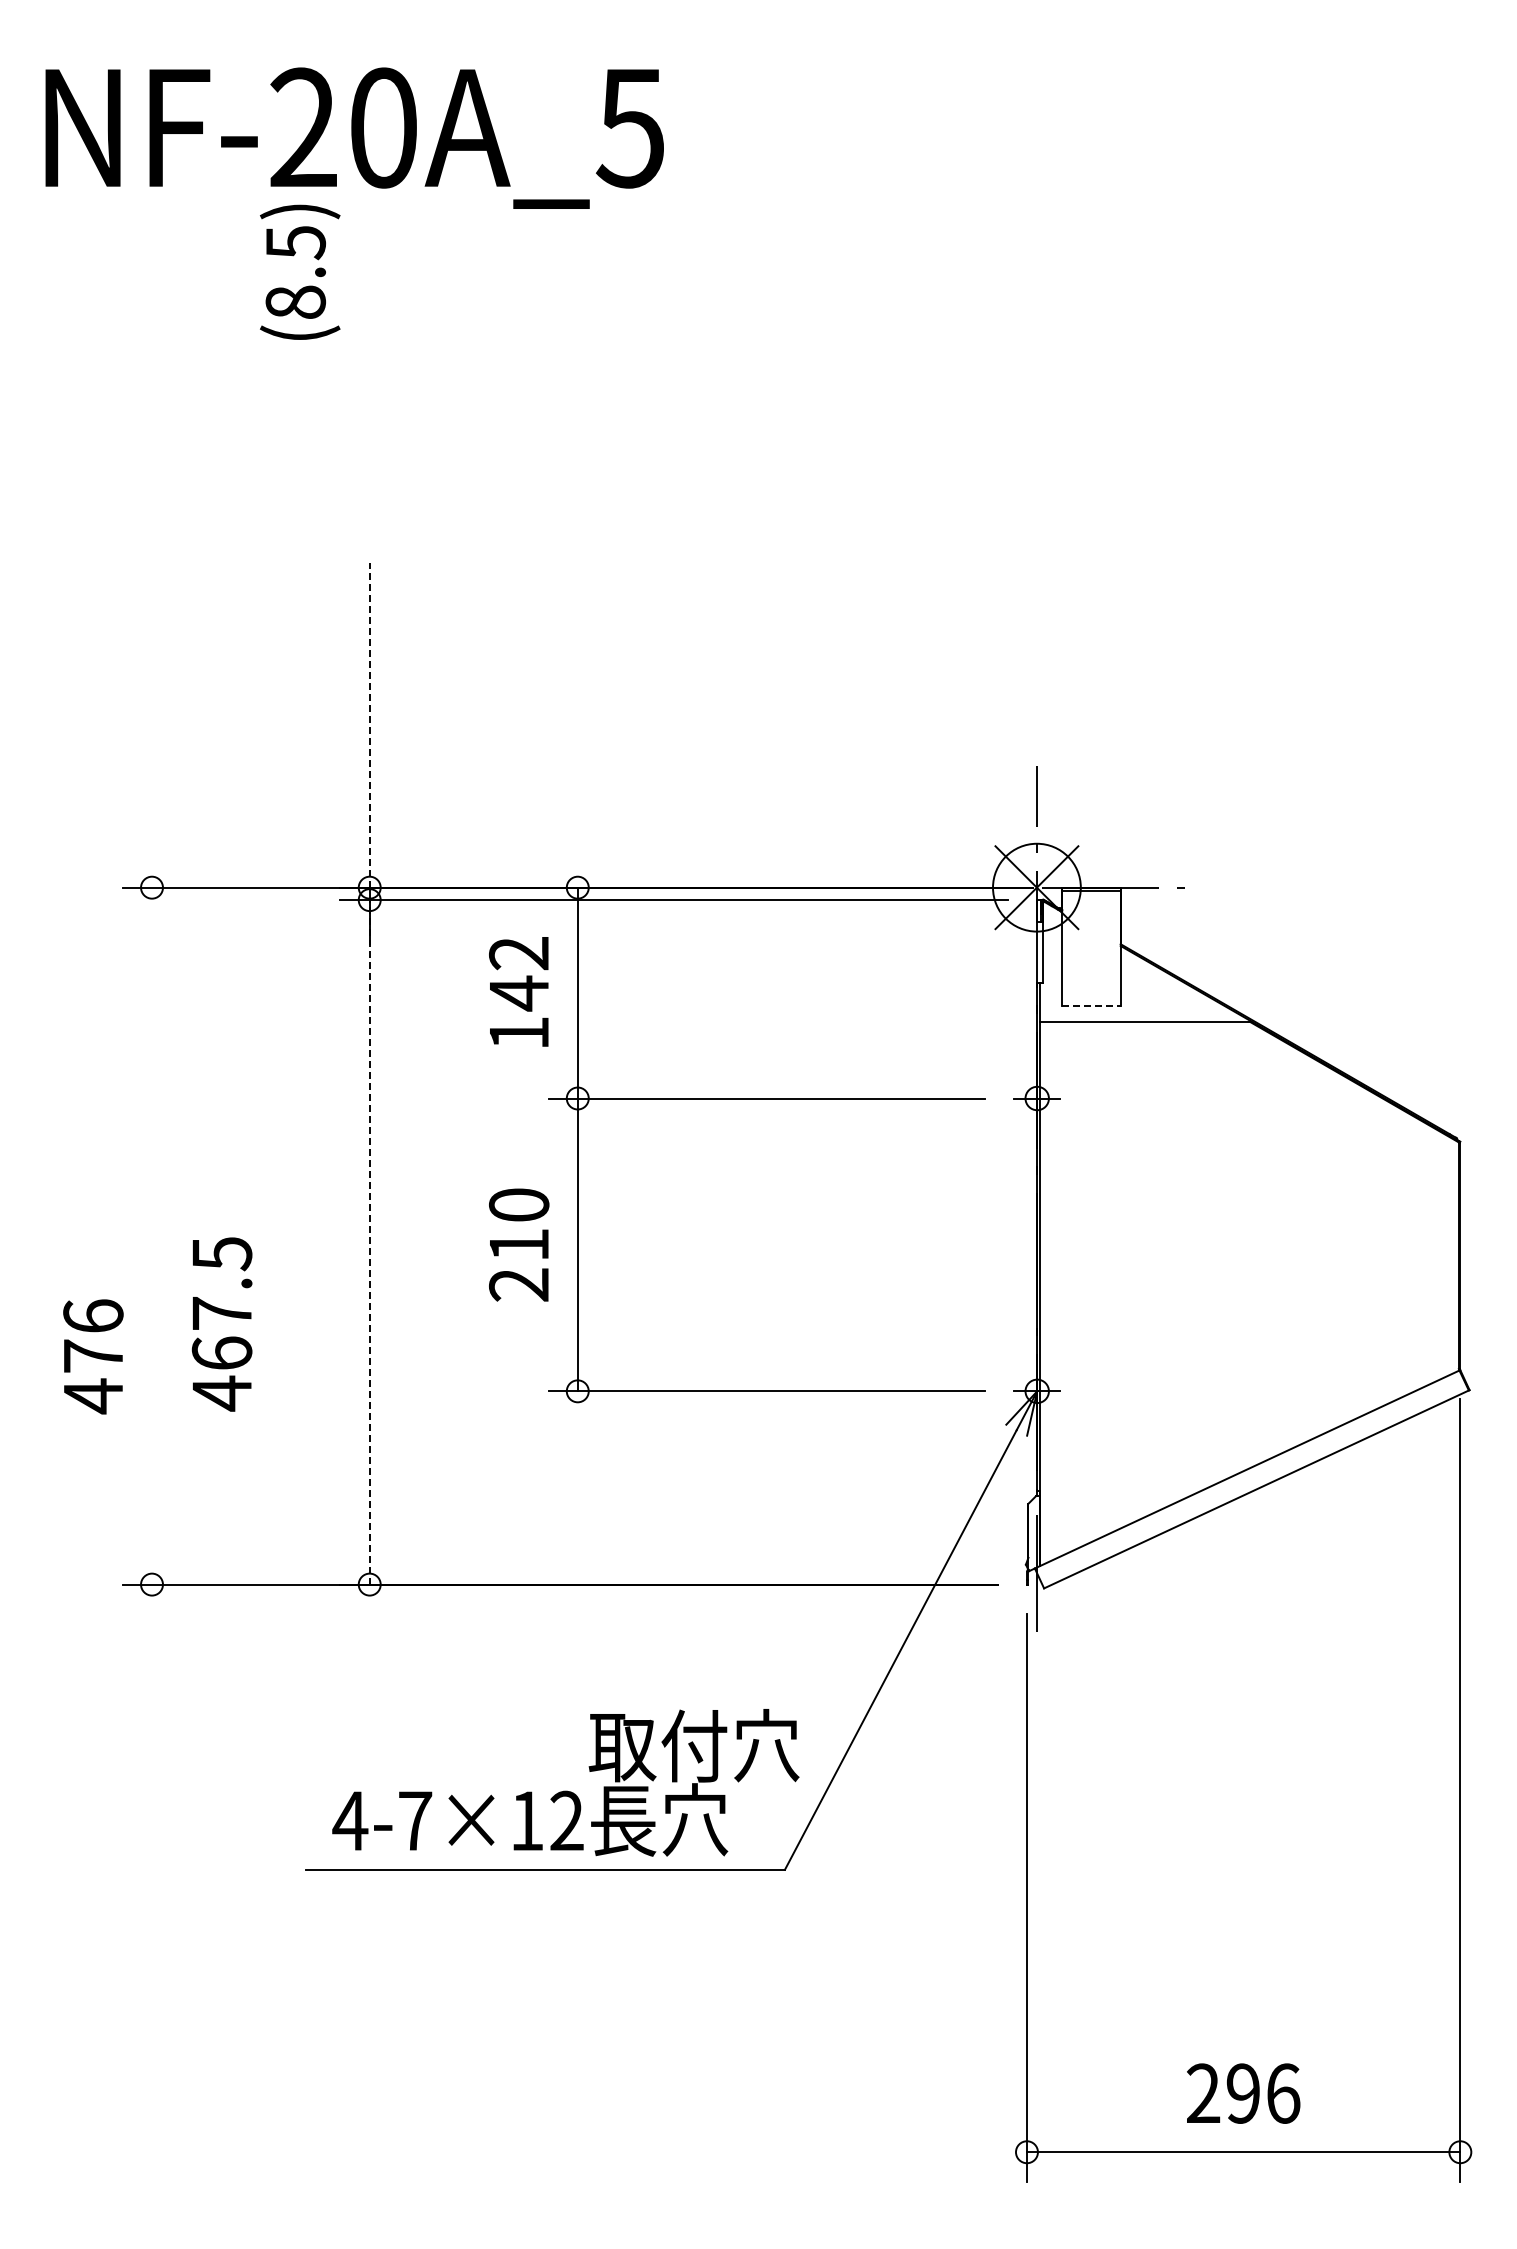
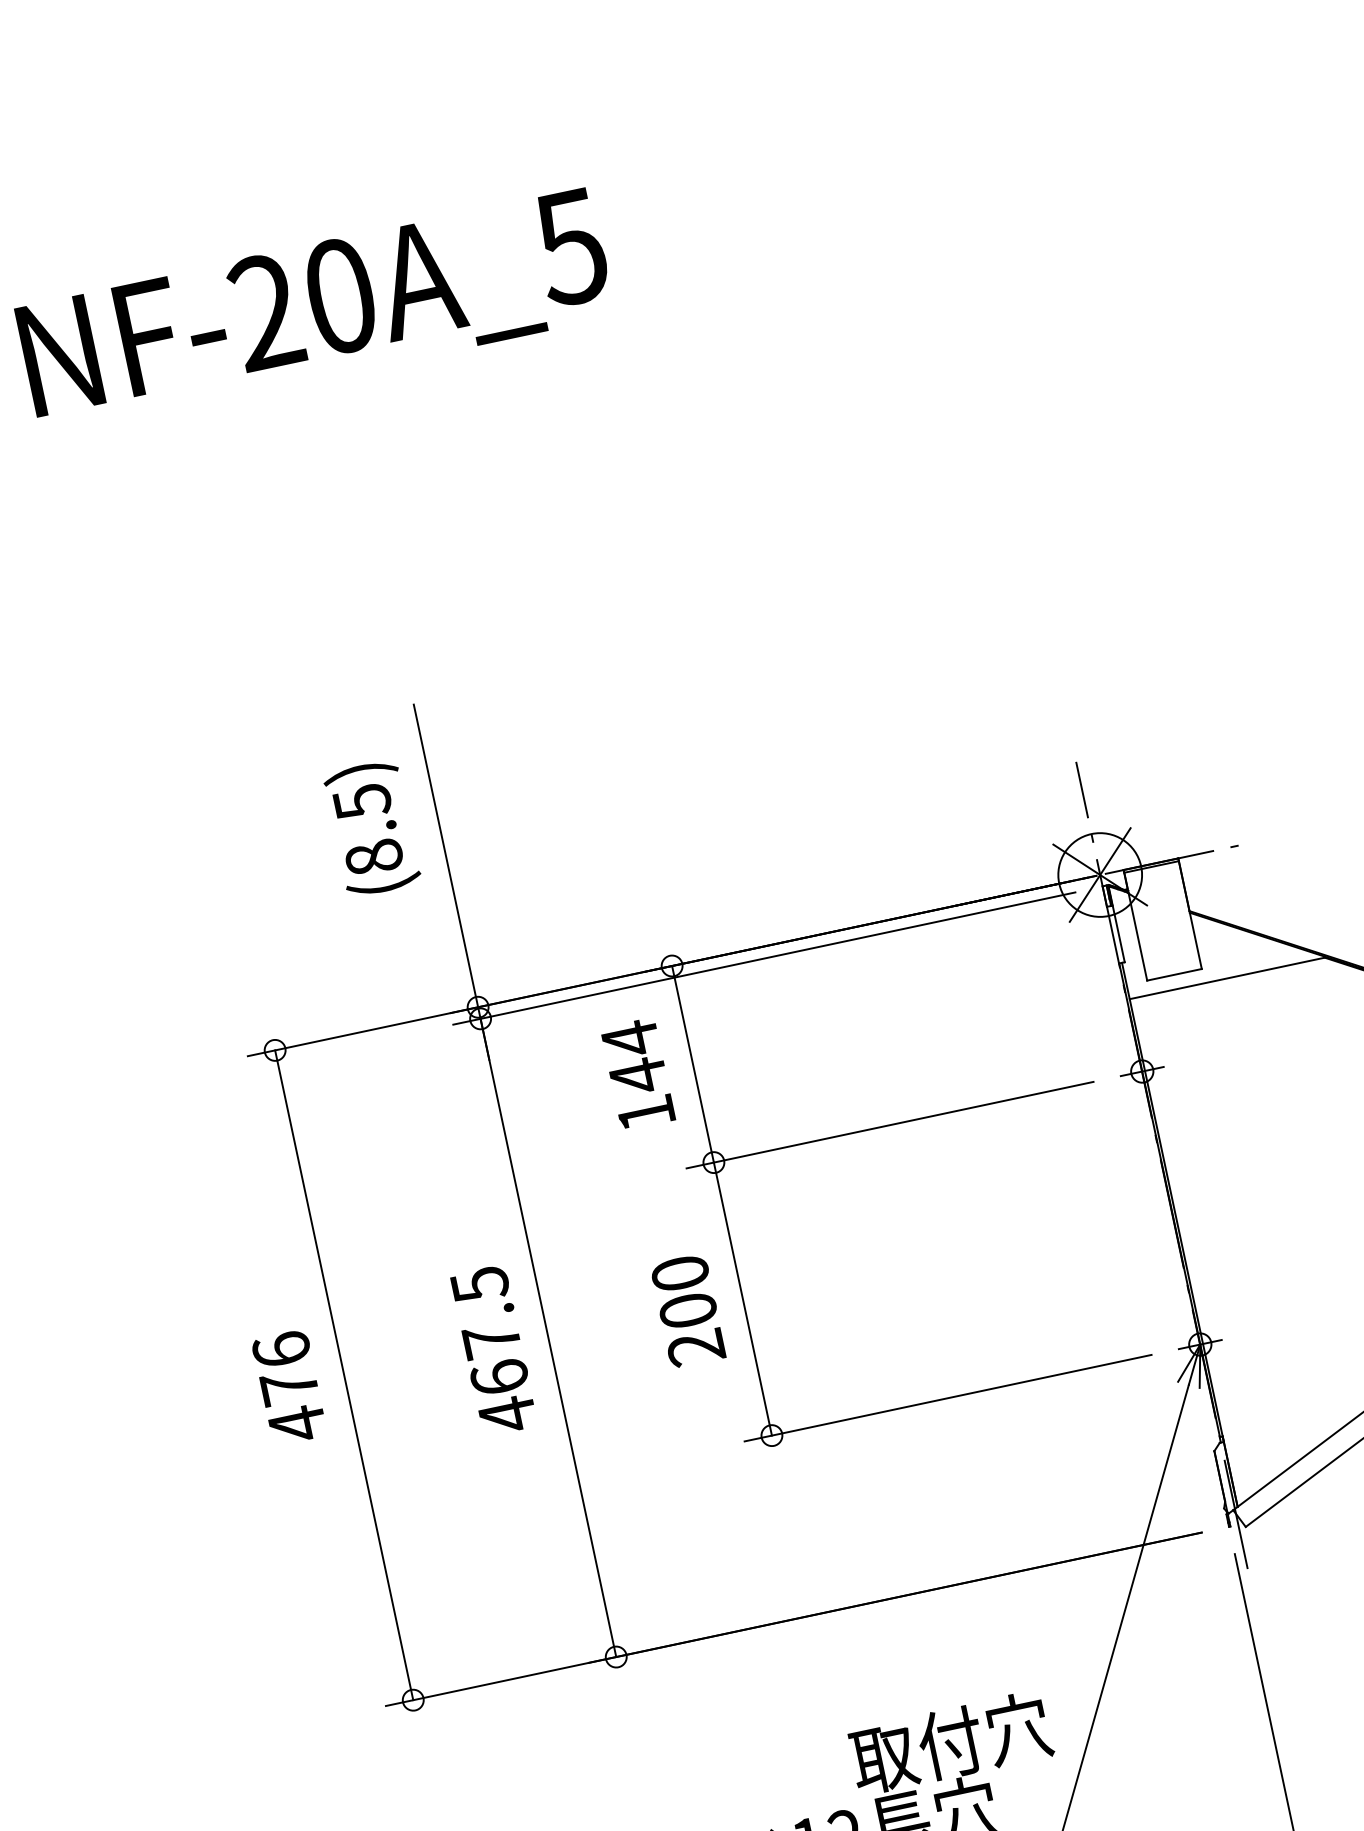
text: (300, 271) -> (372, 827), moved
line: (369, 724) -> (445, 855), dashed -> solid
text: (518, 953) -> (629, 1039), 142 -> 144
line: (1091, 1006) -> (1174, 974), dashed -> solid
line: (152, 1235) -> (344, 1374), added
line: (369, 1241) -> (548, 1337), dashed -> solid
text: (519, 1244) -> (688, 1310), 210 -> 200
text: (221, 1324) -> (493, 1350), moved
text: (93, 1356) -> (289, 1387), moved

